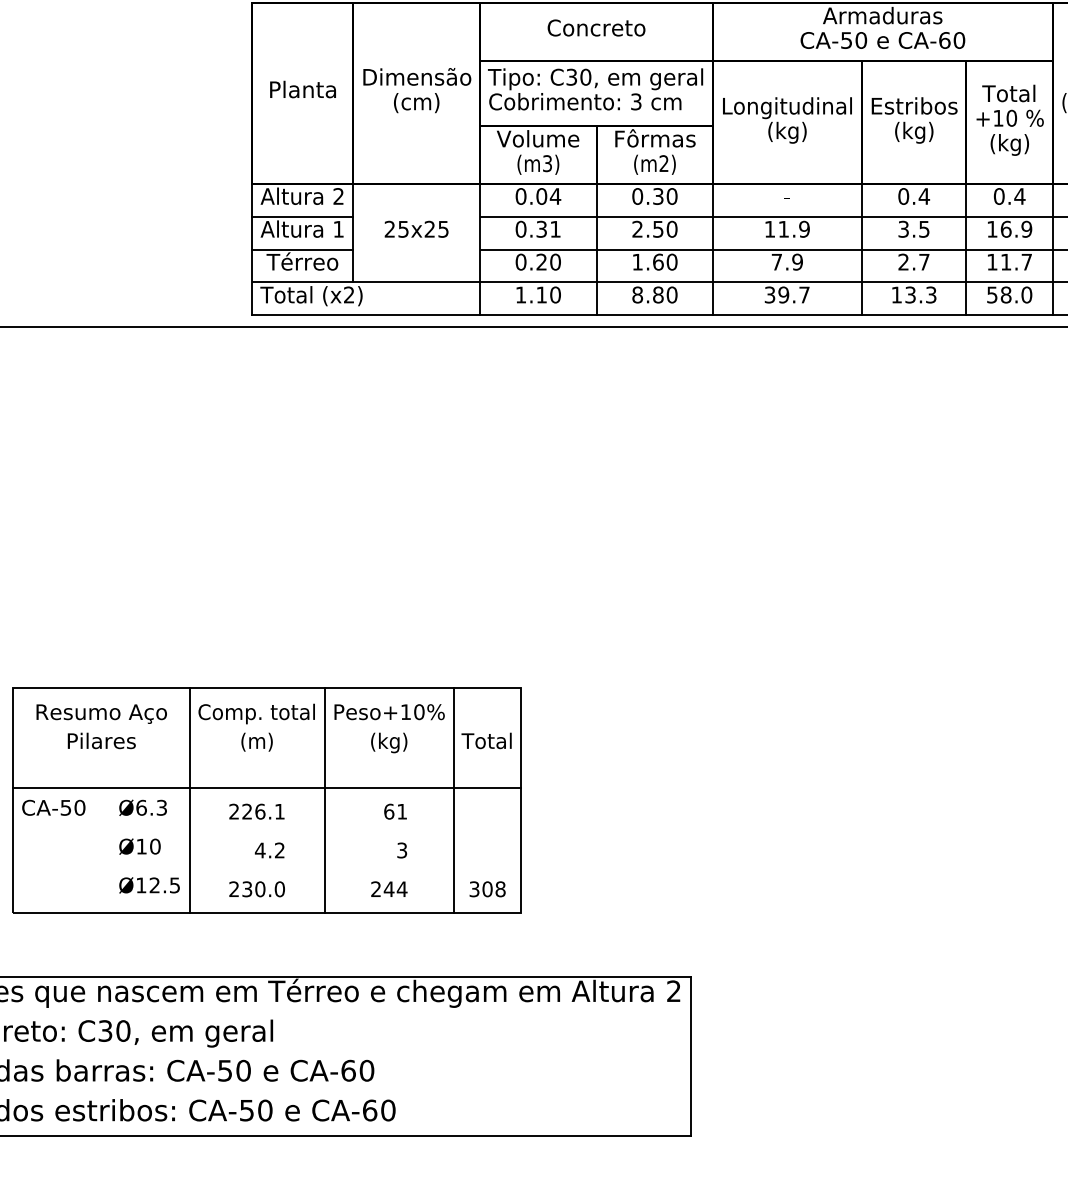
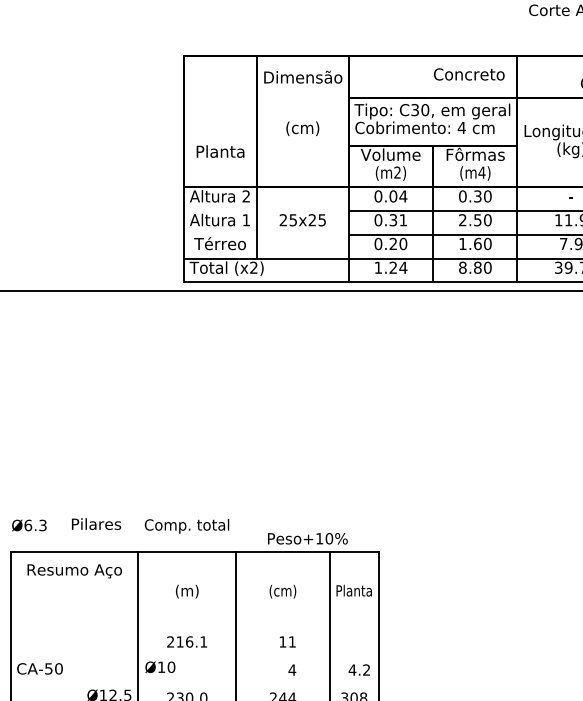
text: (596, 27) -> (469, 74), moved
text: (417, 76) -> (303, 76), moved
text: (302, 89) -> (220, 151), moved
text: (635, 101) -> (461, 127), 3 -> 4
text: (547, 163) -> (397, 172), (m3) -> (m2)
text: (664, 163) -> (482, 172), (m2) -> (m4)
line: (302, 216) -> (220, 210), removed
line: (302, 249) -> (220, 234), removed
text: (548, 294) -> (398, 267), 1.10 -> 1.24
text: (389, 712) -> (307, 539), moved
text: (256, 713) -> (186, 525), moved
text: (101, 740) -> (96, 523), moved
text: (486, 740) -> (353, 590), Total -> Planta
text: (388, 742) -> (282, 591), (kg) -> (cm)
line: (267, 788) -> (194, 625), removed
text: (53, 807) -> (39, 668), moved
text: (142, 807) -> (28, 525), moved
text: (246, 811) -> (179, 641), 226.1 -> 216.1
text: (389, 811) -> (283, 641), 61 -> 11
text: (139, 846) -> (160, 667), moved
text: (269, 850) -> (359, 670), moved
text: (401, 850) -> (291, 670), 3 -> 4

